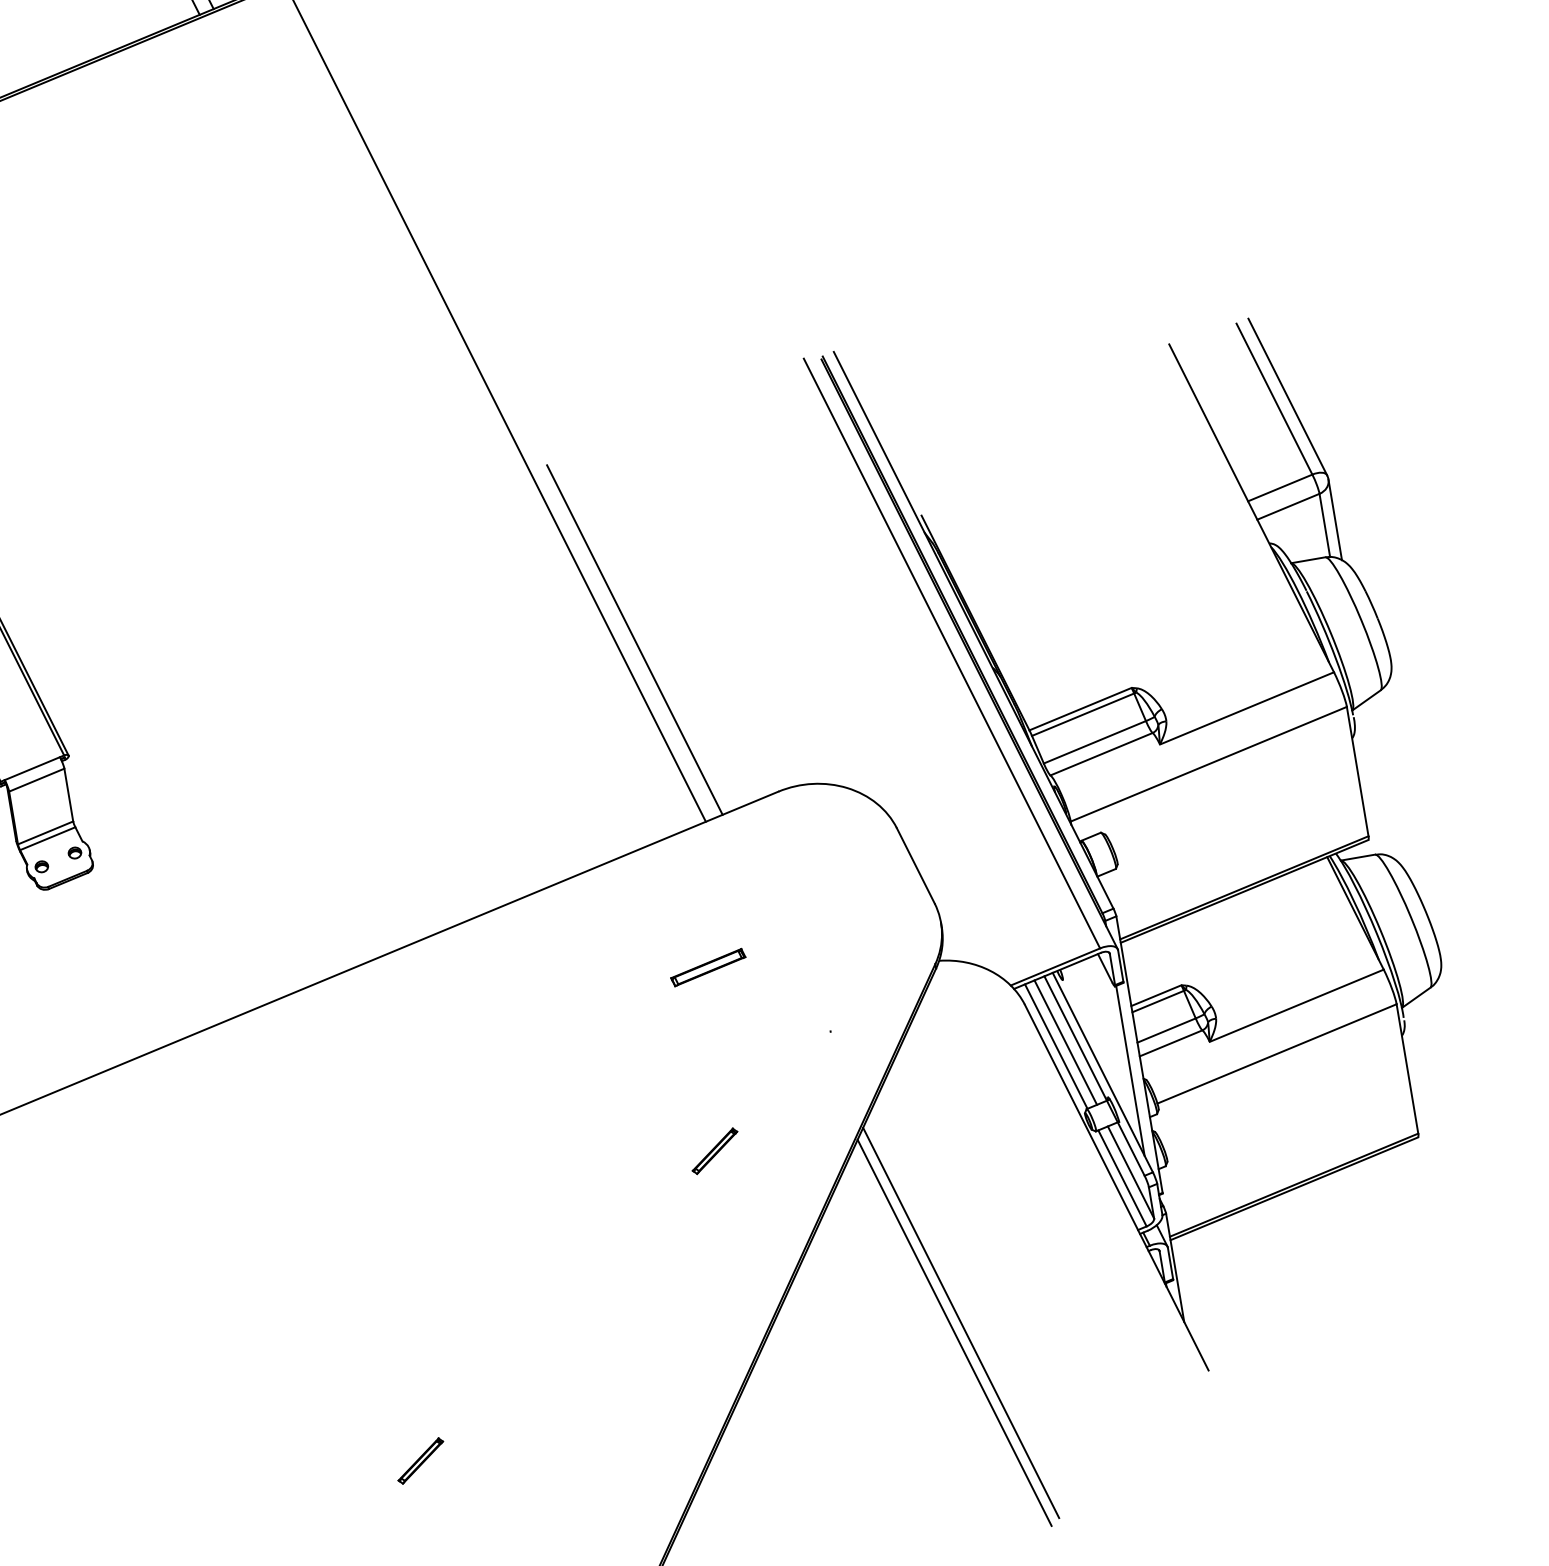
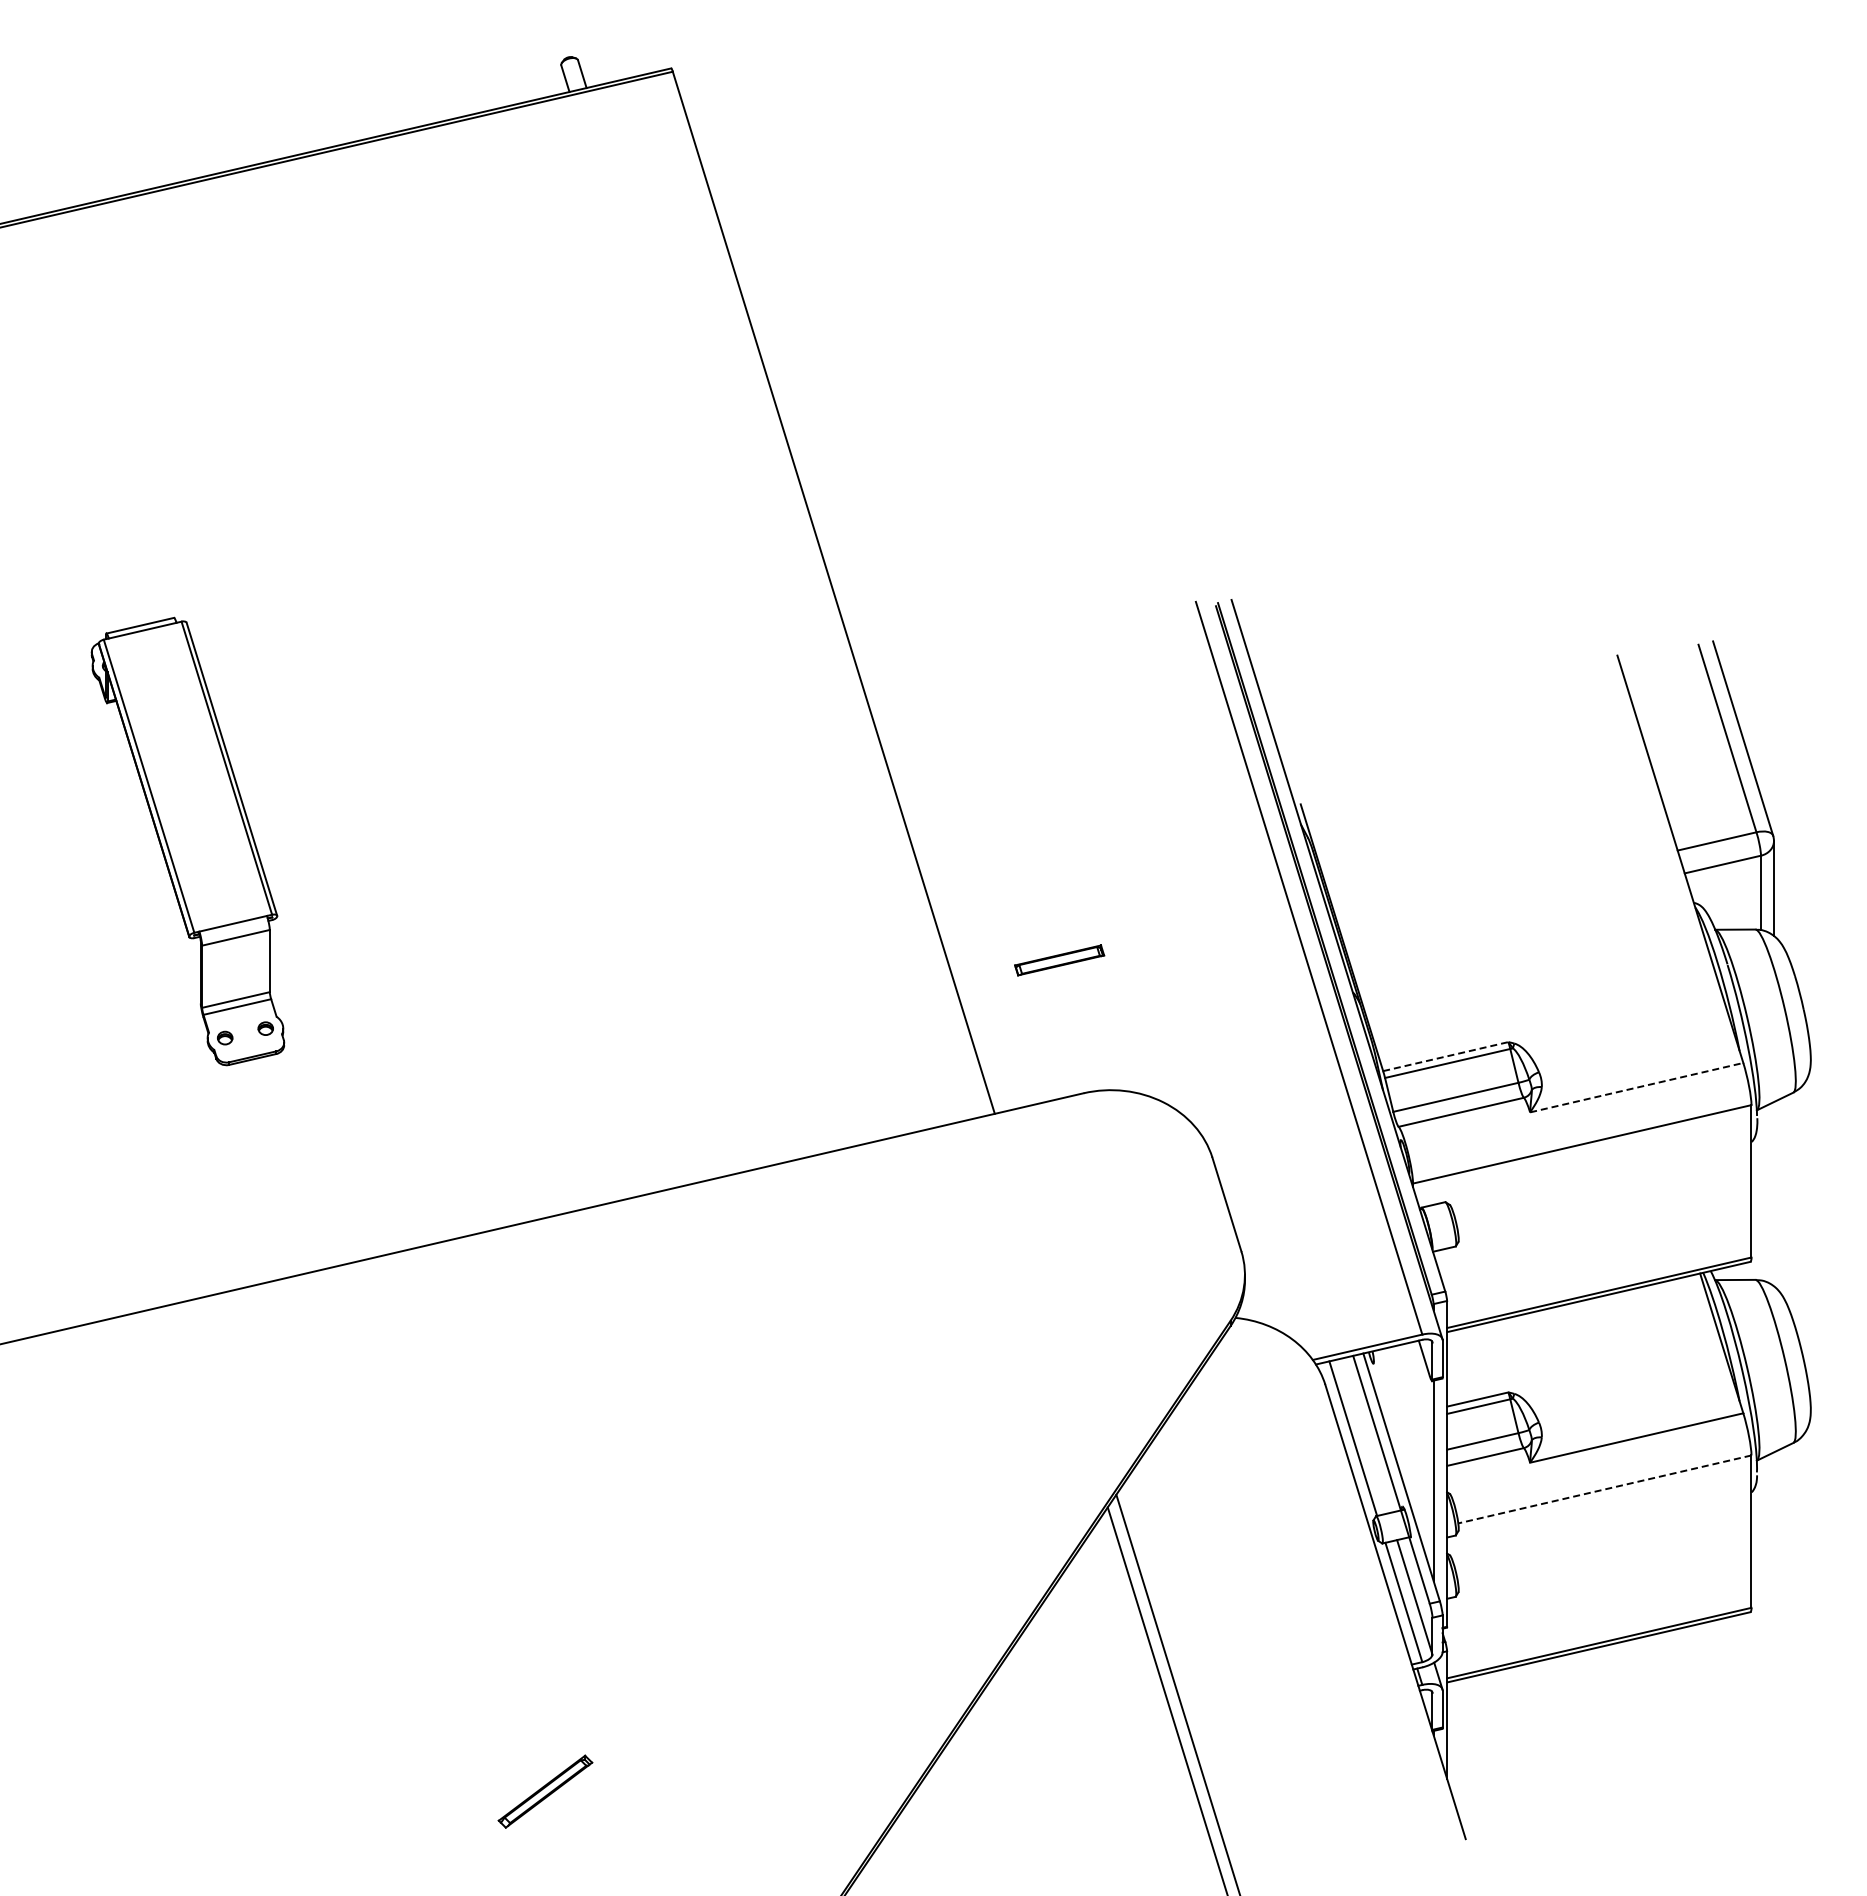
line: (634, 639) -> (948, 891), removed
line: (1081, 708) -> (1446, 1056), solid -> dashed
line: (1247, 708) -> (1637, 1087), solid -> dashed
part: (708, 967) -> (1059, 960), moved
line: (1065, 1042) -> (1364, 1435), removed
line: (1276, 1054) -> (1604, 1489), solid -> dashed
part: (714, 1150) -> (941, 1492), removed
part: (420, 1460) -> (545, 1791), size x1.6

